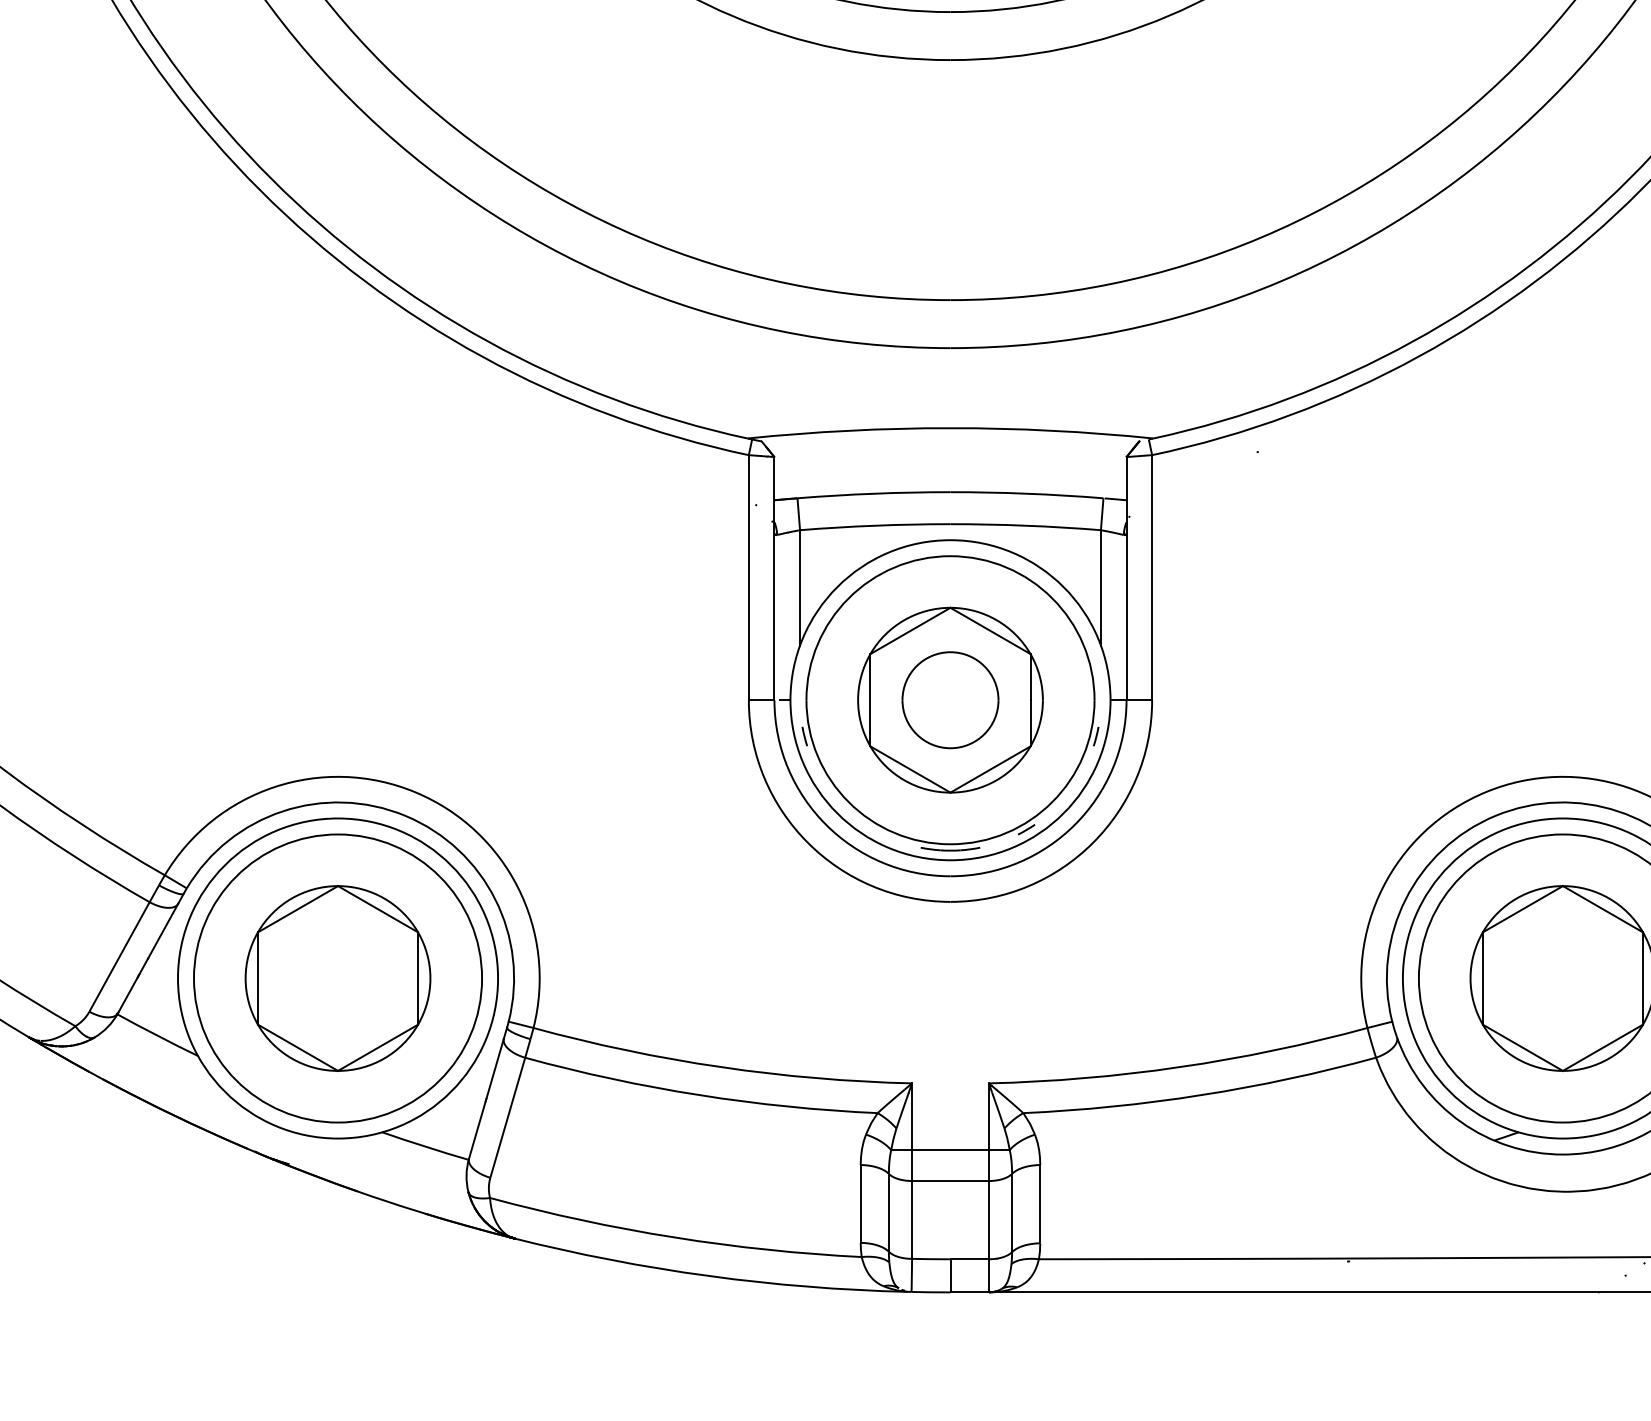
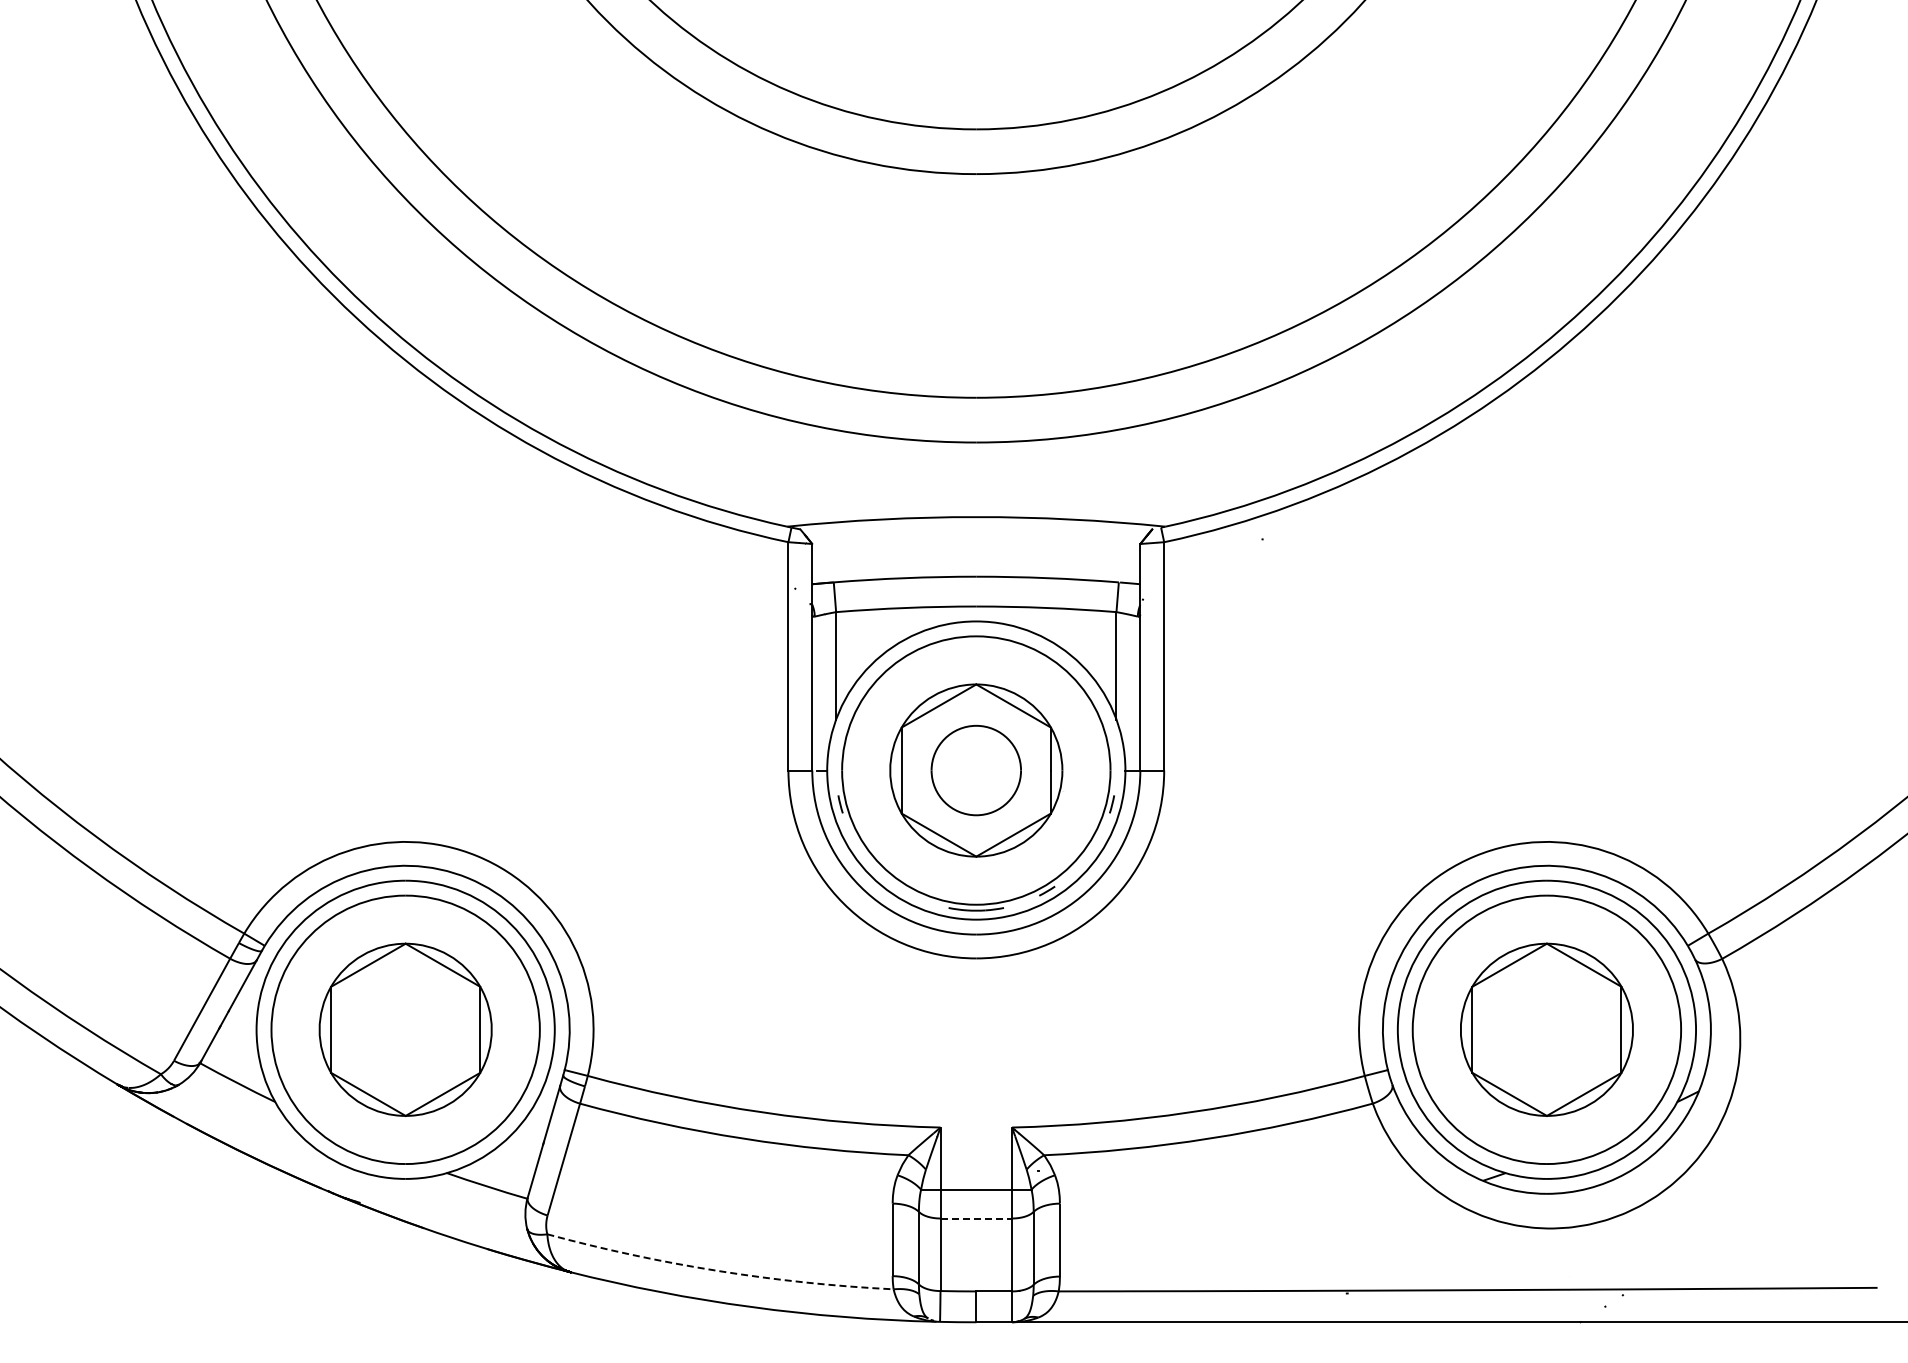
line: (950, 1181) -> (976, 1218), solid -> dashed
arc: (674, 1237) -> (719, 1271), solid -> dashed

